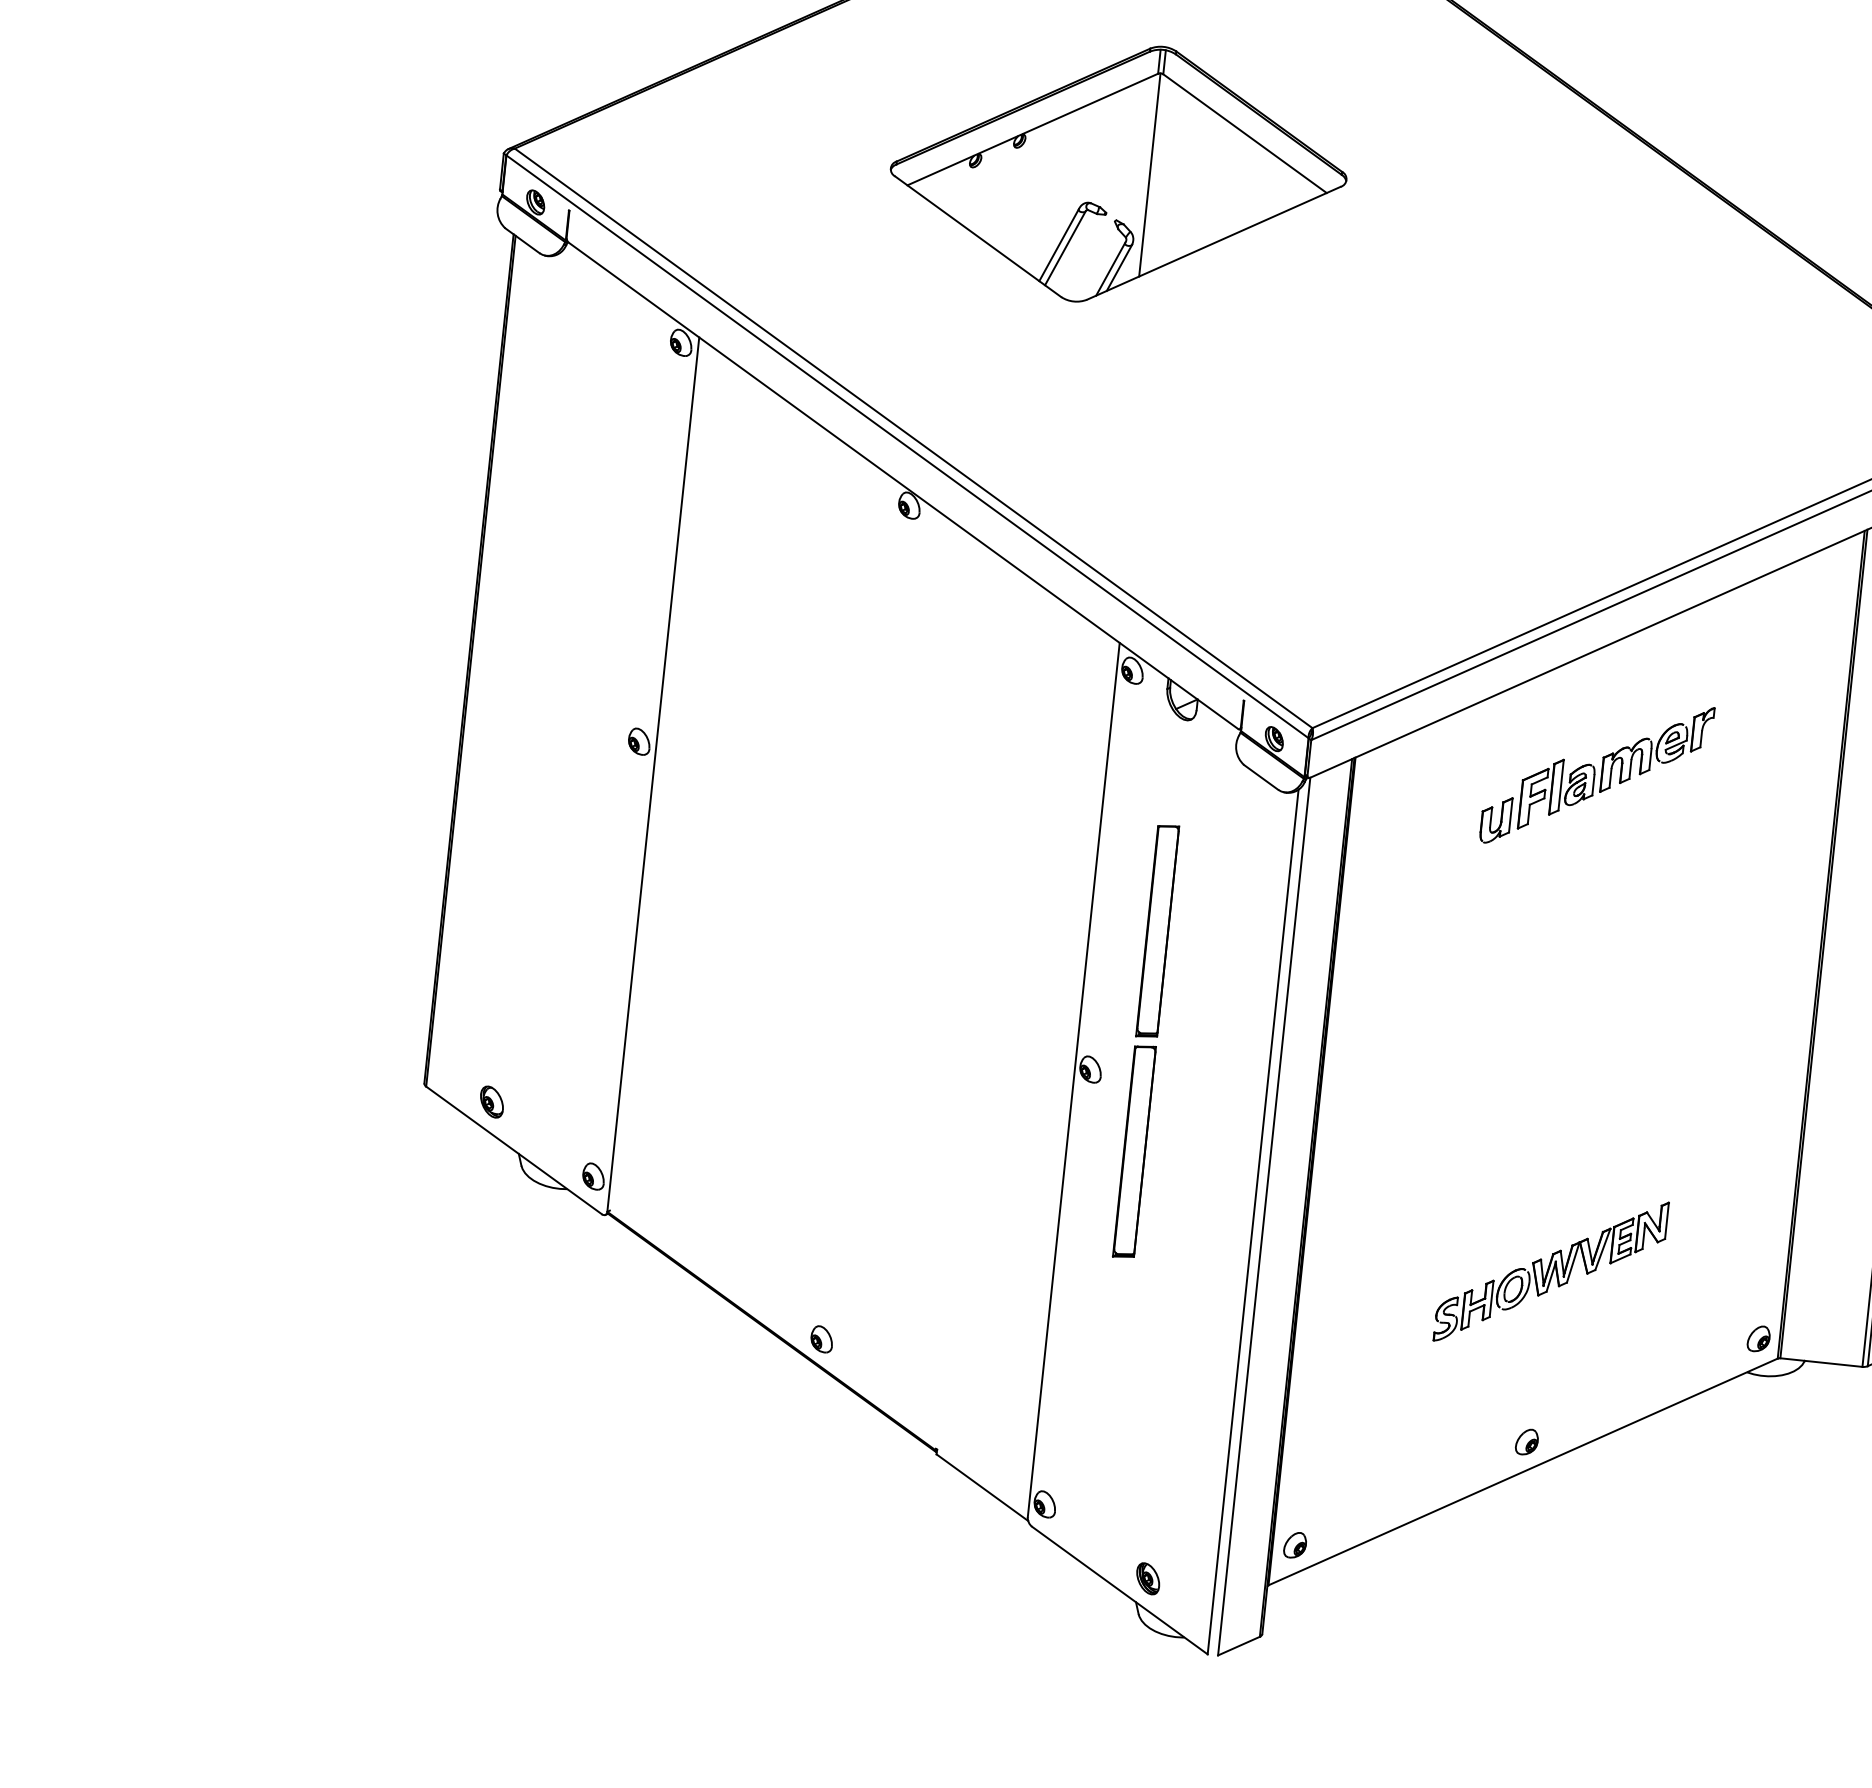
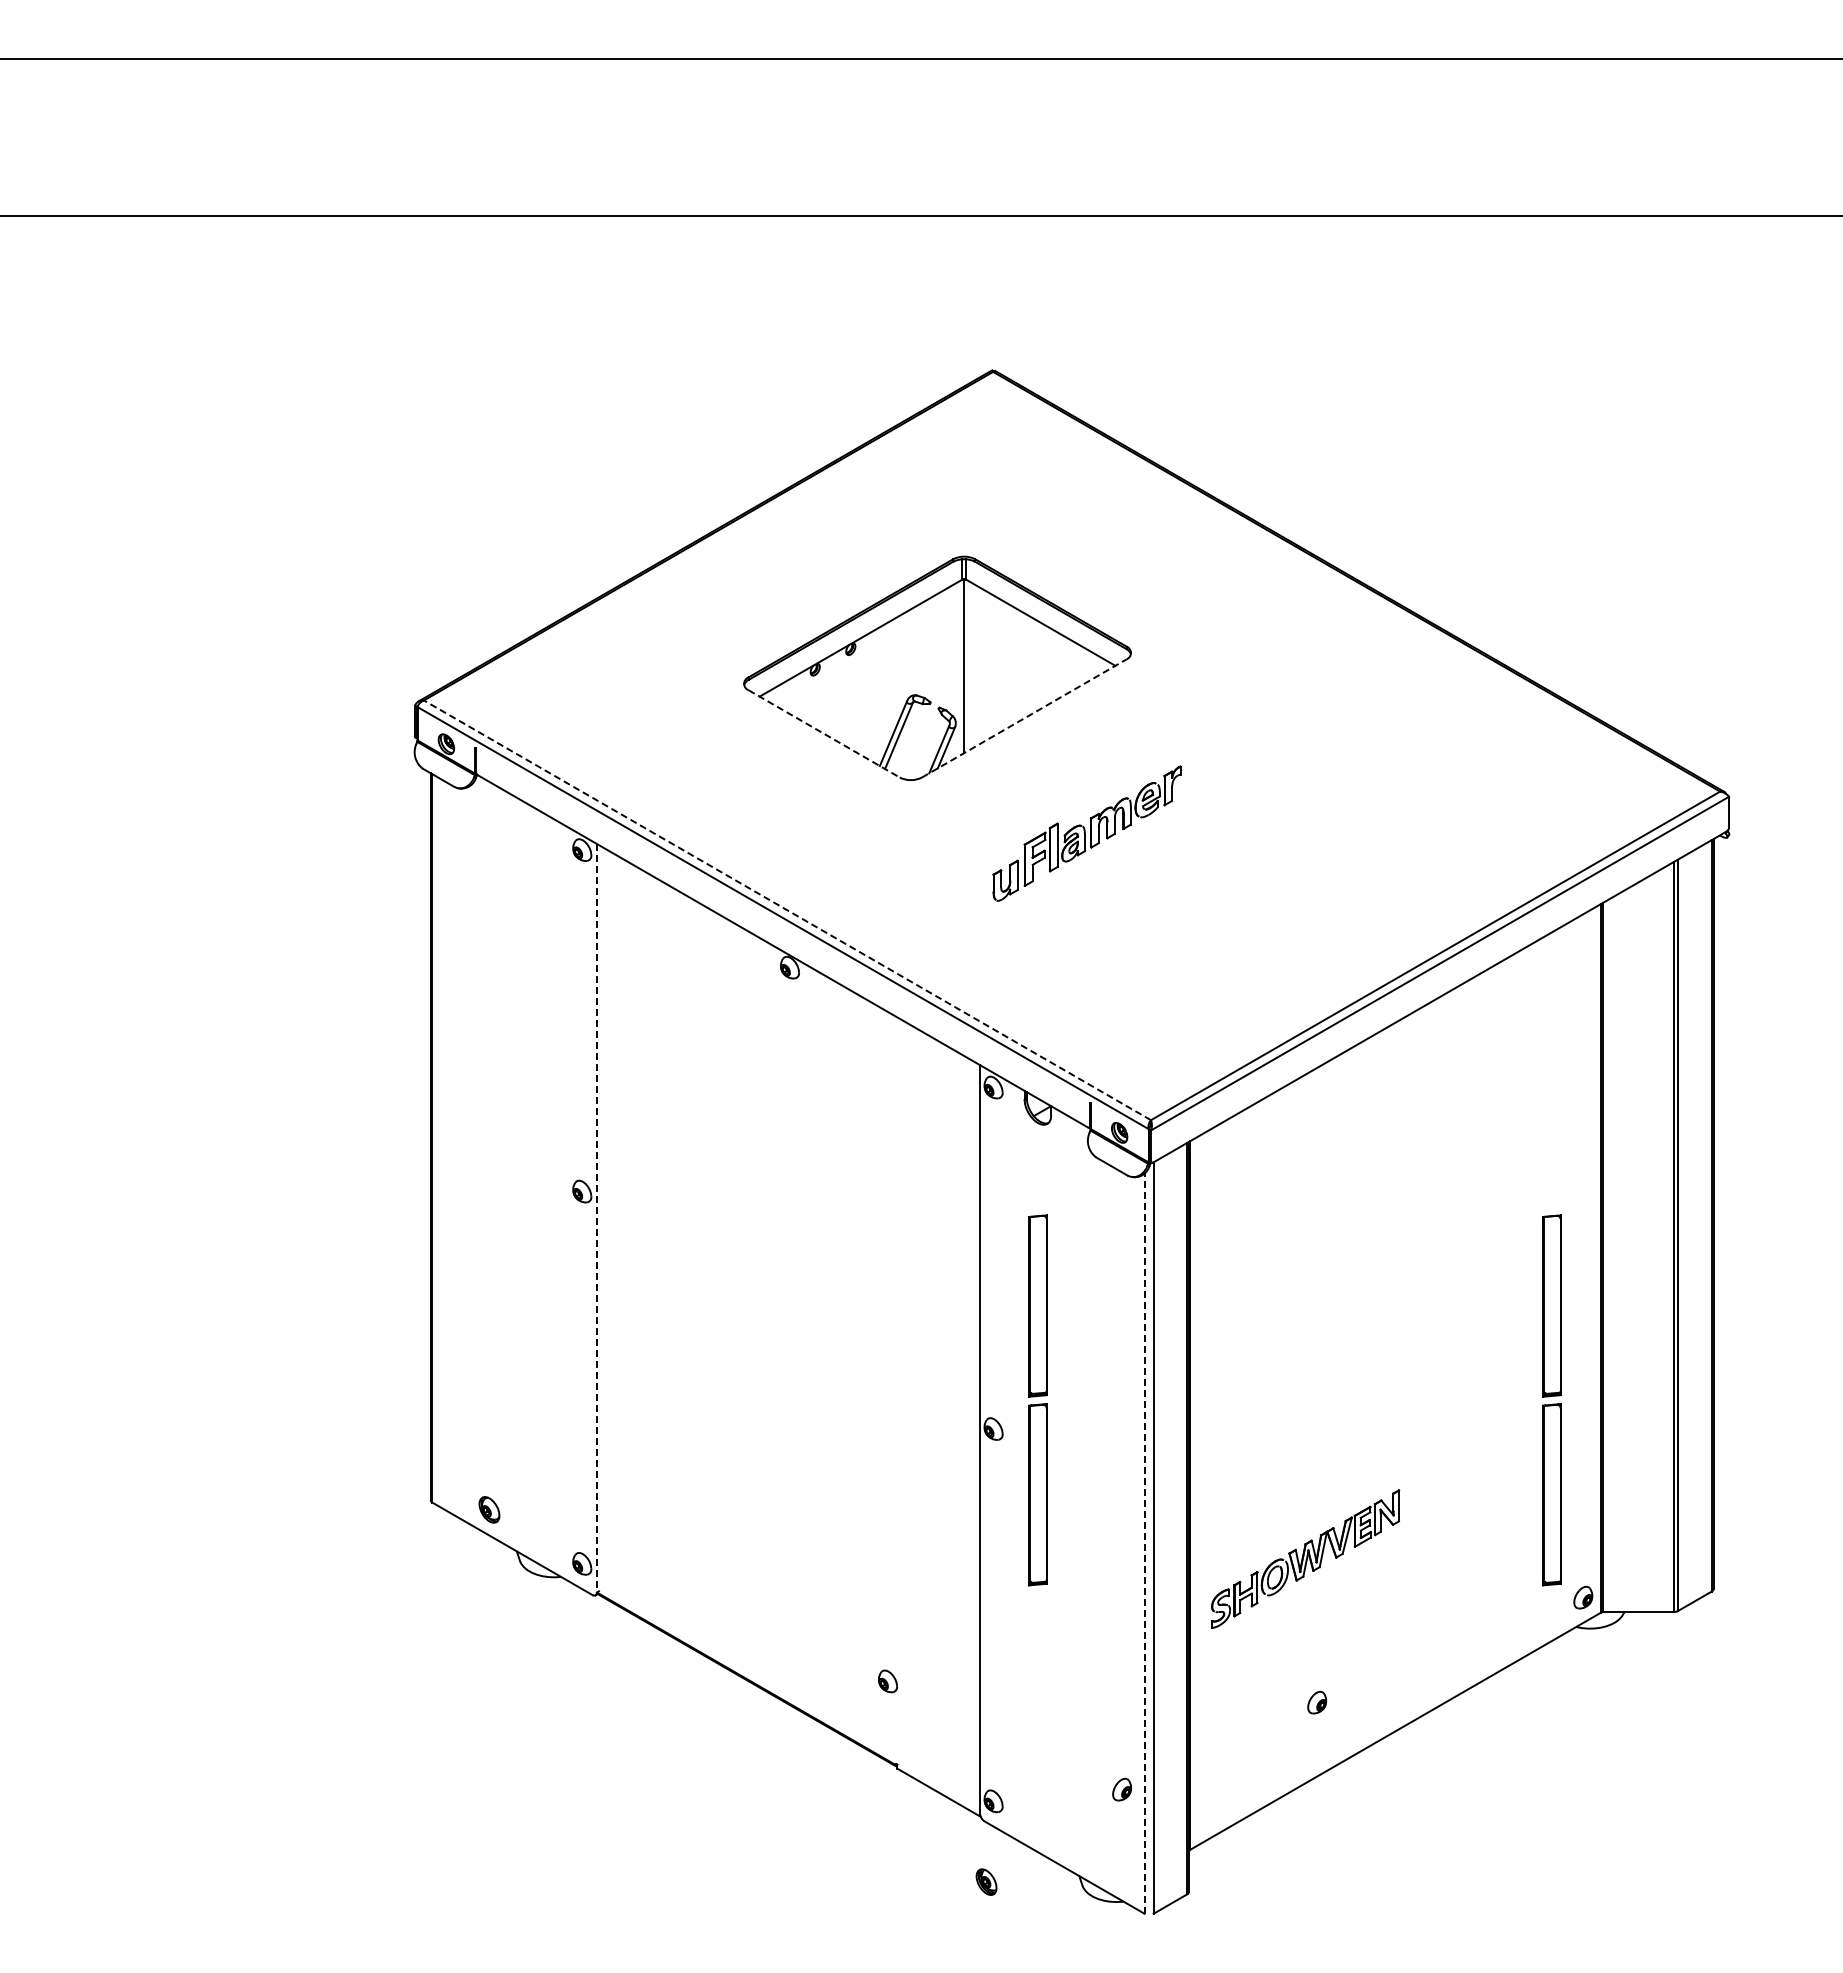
line: (978, 237) -> (824, 734), solid -> dashed
line: (1214, 243) -> (1024, 718), solid -> dashed
line: (913, 438) -> (787, 910), solid -> dashed
line: (652, 774) -> (596, 1218), solid -> dashed
part: (1596, 774) -> (1086, 833), moved
part: (1745, 1104) -> (1551, 1400), added
line: (1252, 1221) -> (1144, 1543), solid -> dashed
part: (1551, 1270) -> (1305, 1558), moved
part: (821, 1339) -> (887, 1681), moved
part: (1527, 1441) -> (1317, 1702), moved
part: (1294, 1545) -> (1121, 1789), moved
part: (1148, 1578) -> (986, 1881), moved

